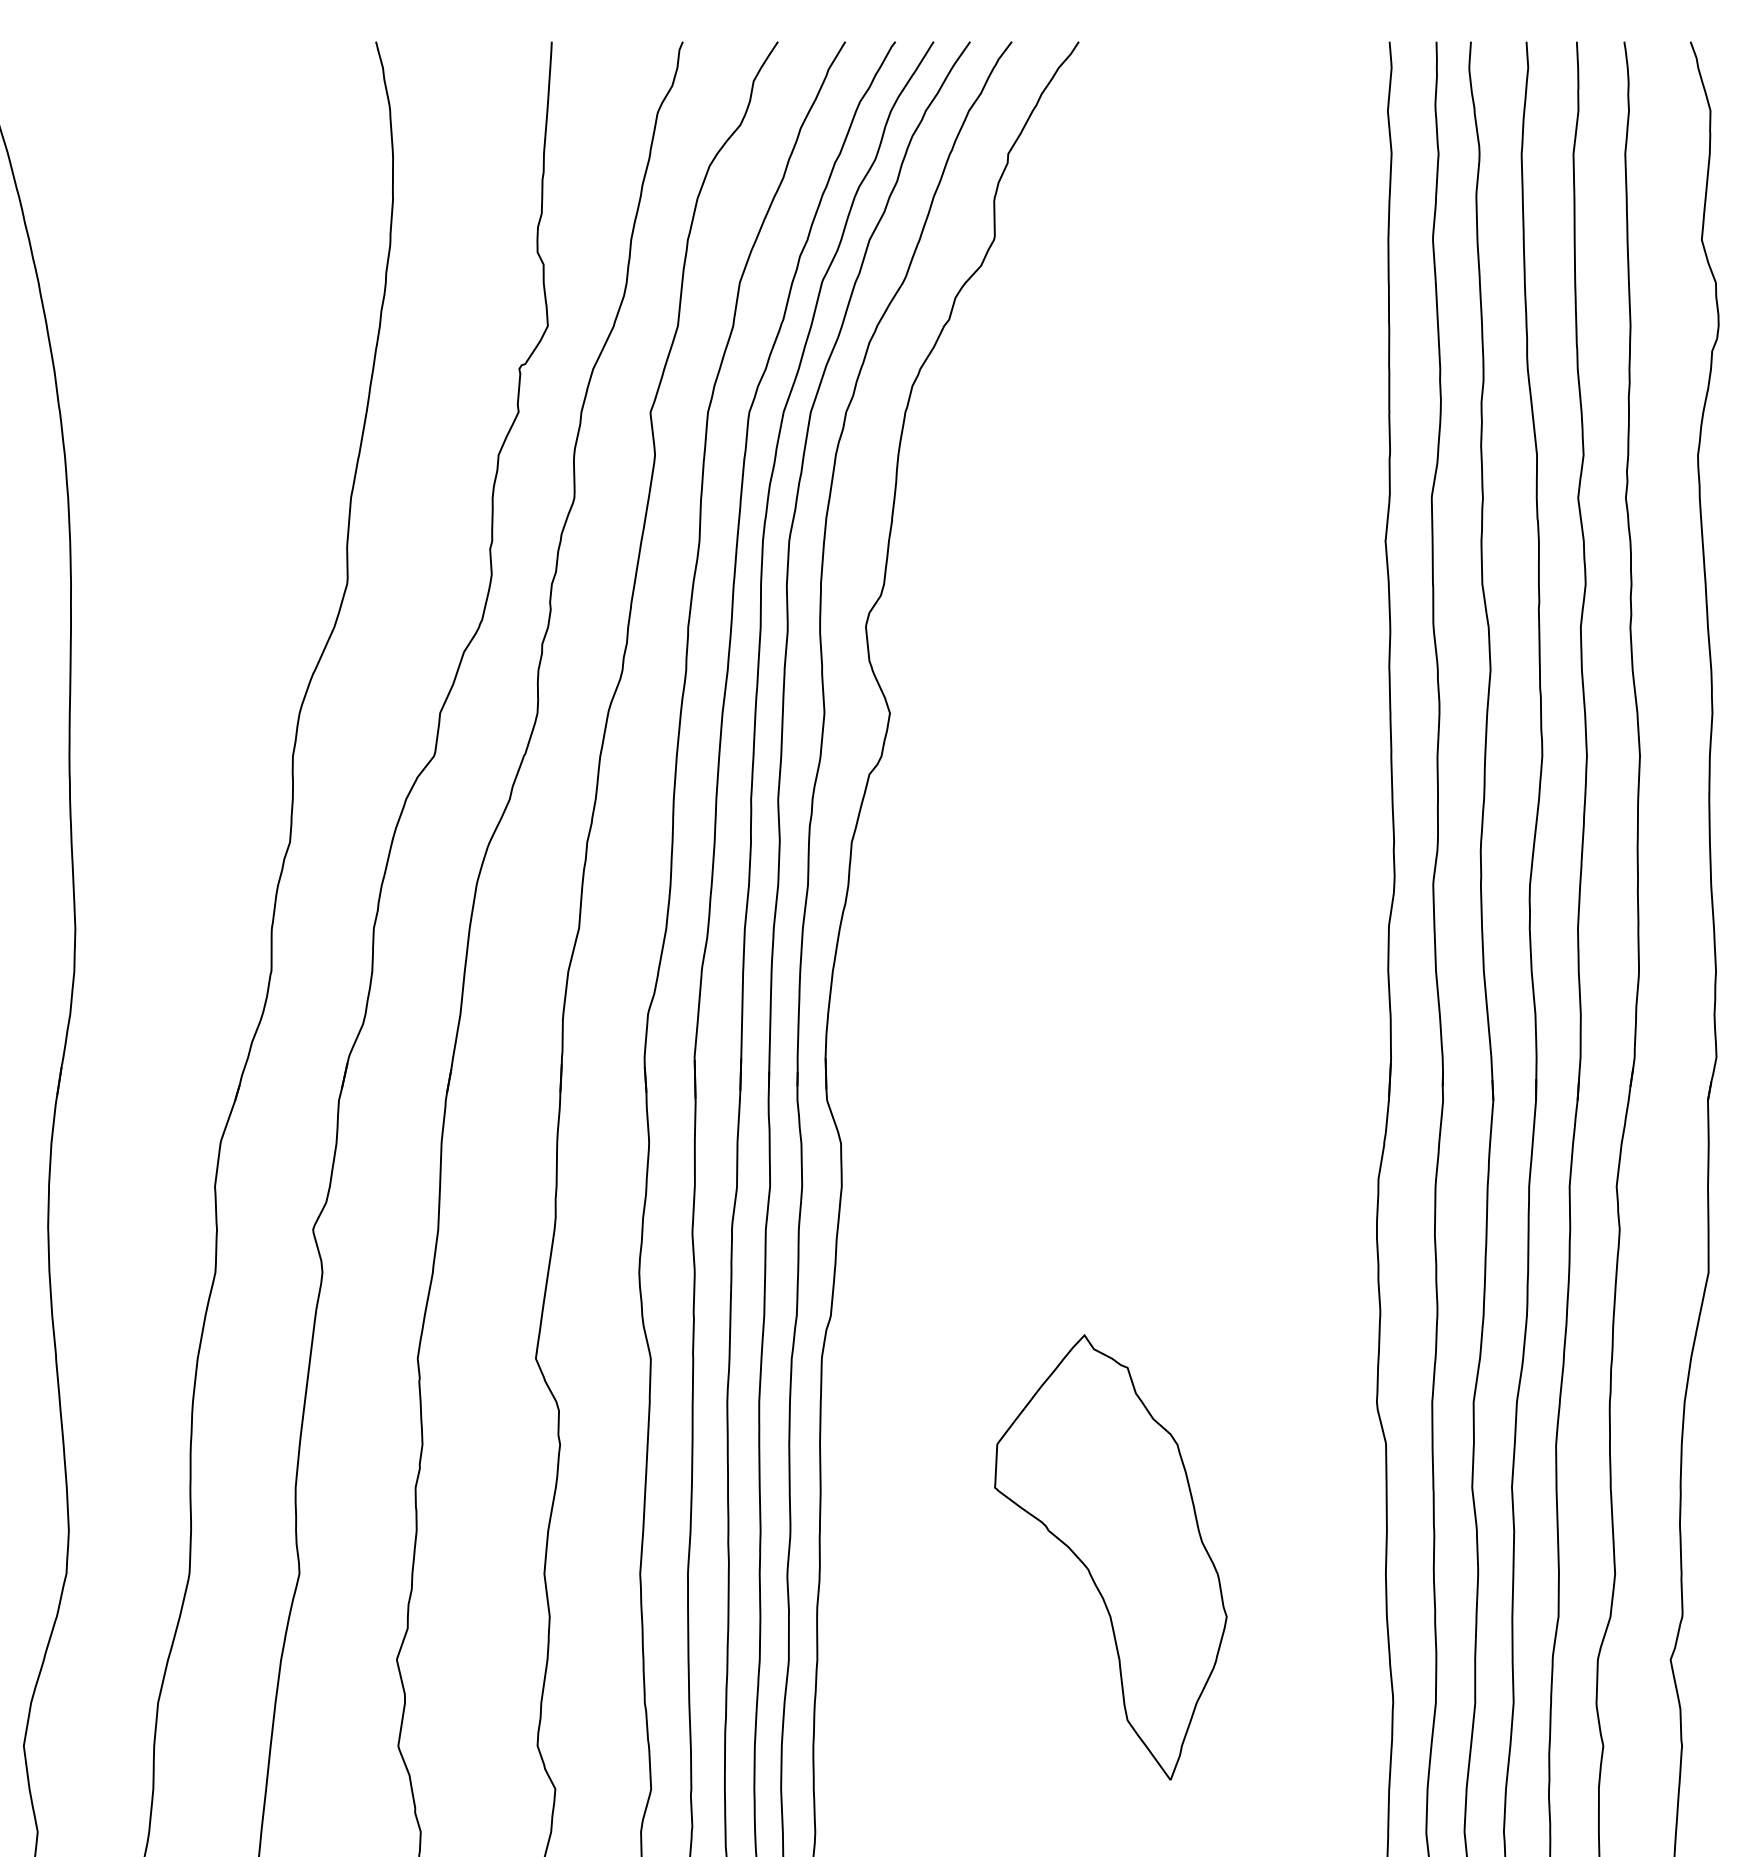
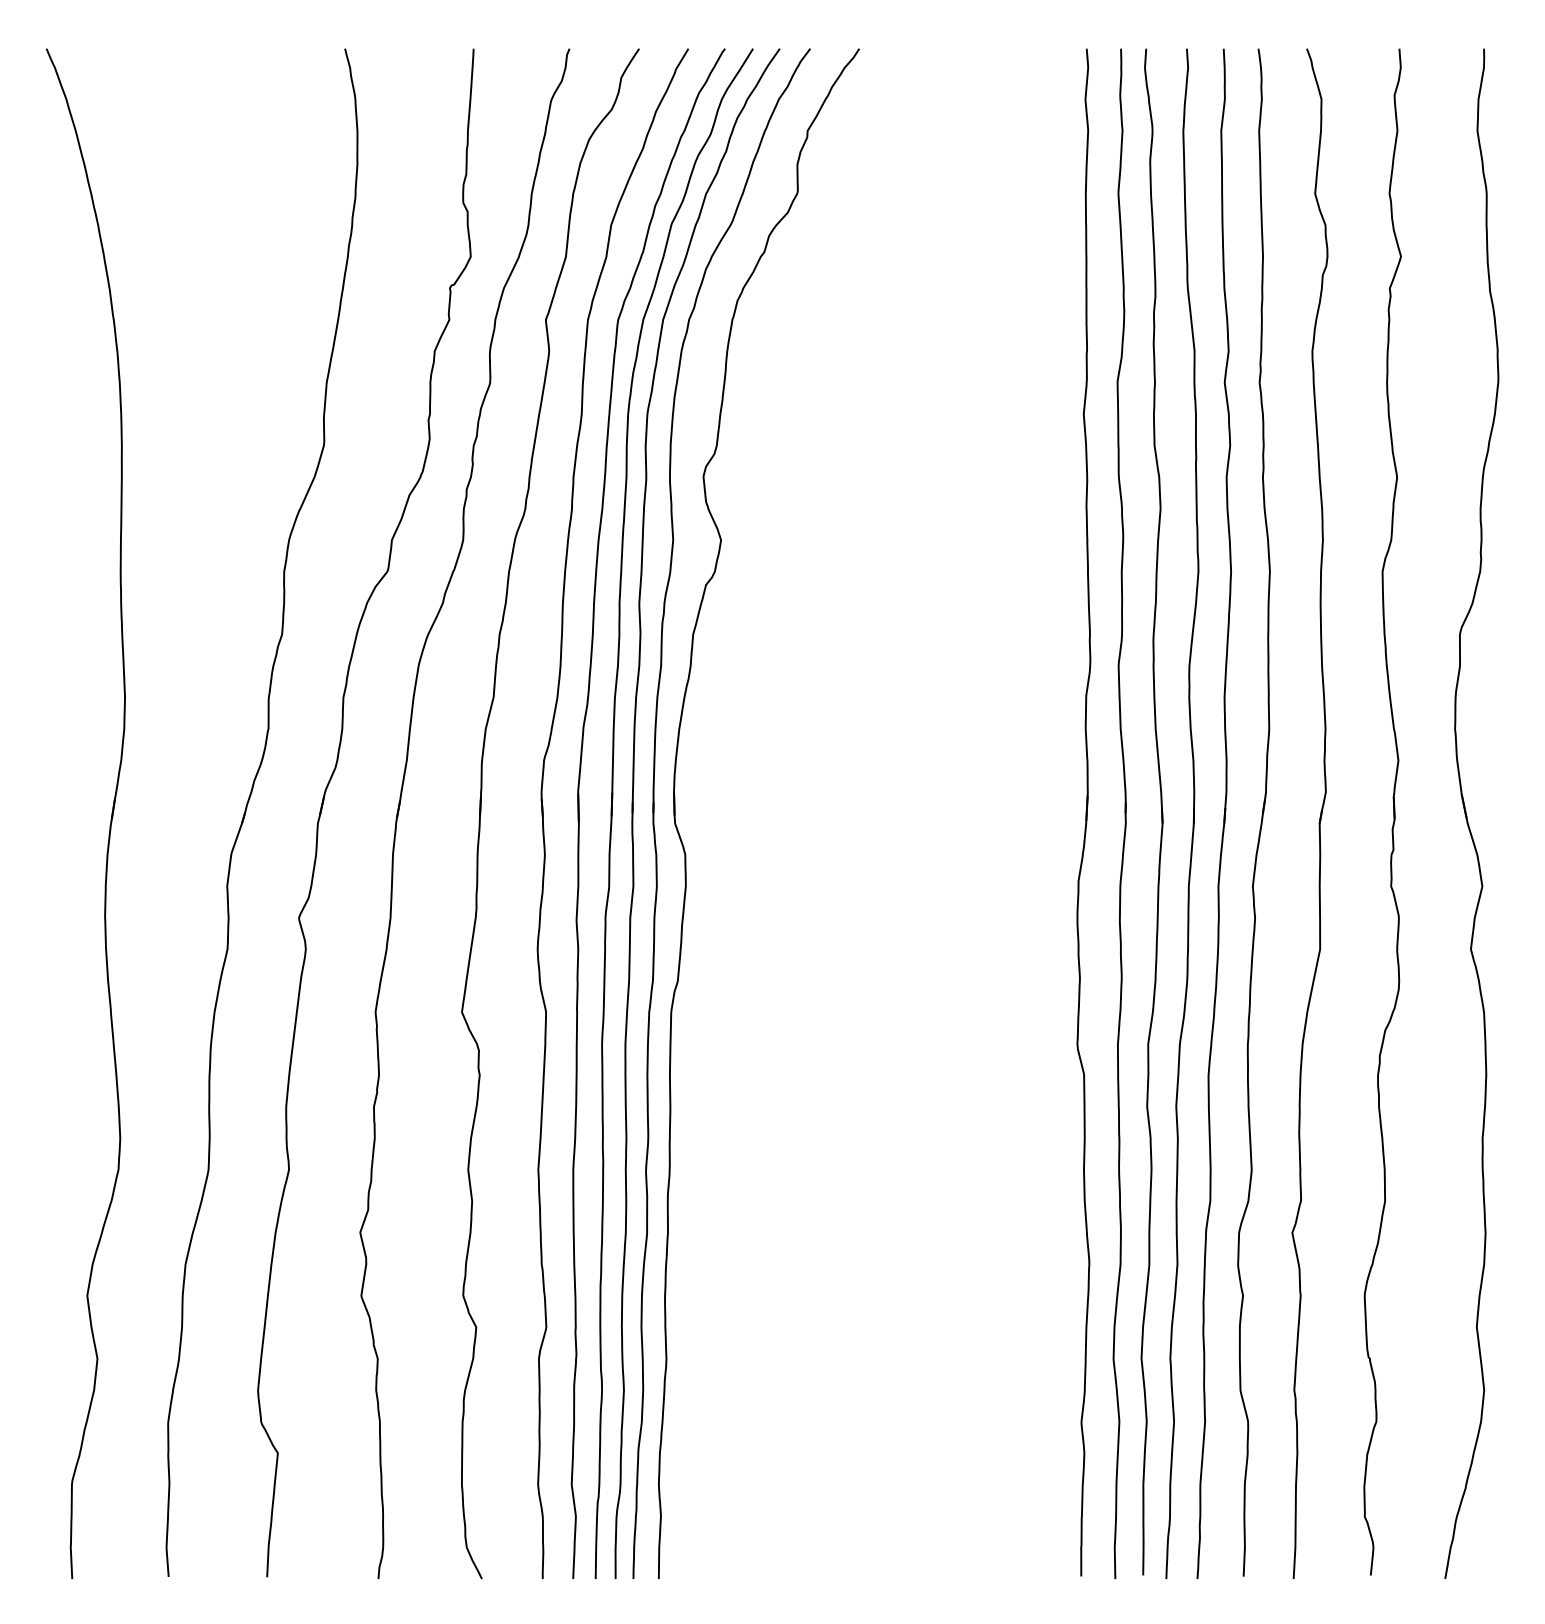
part: (1110, 1556) -> (882, 1157), removed

